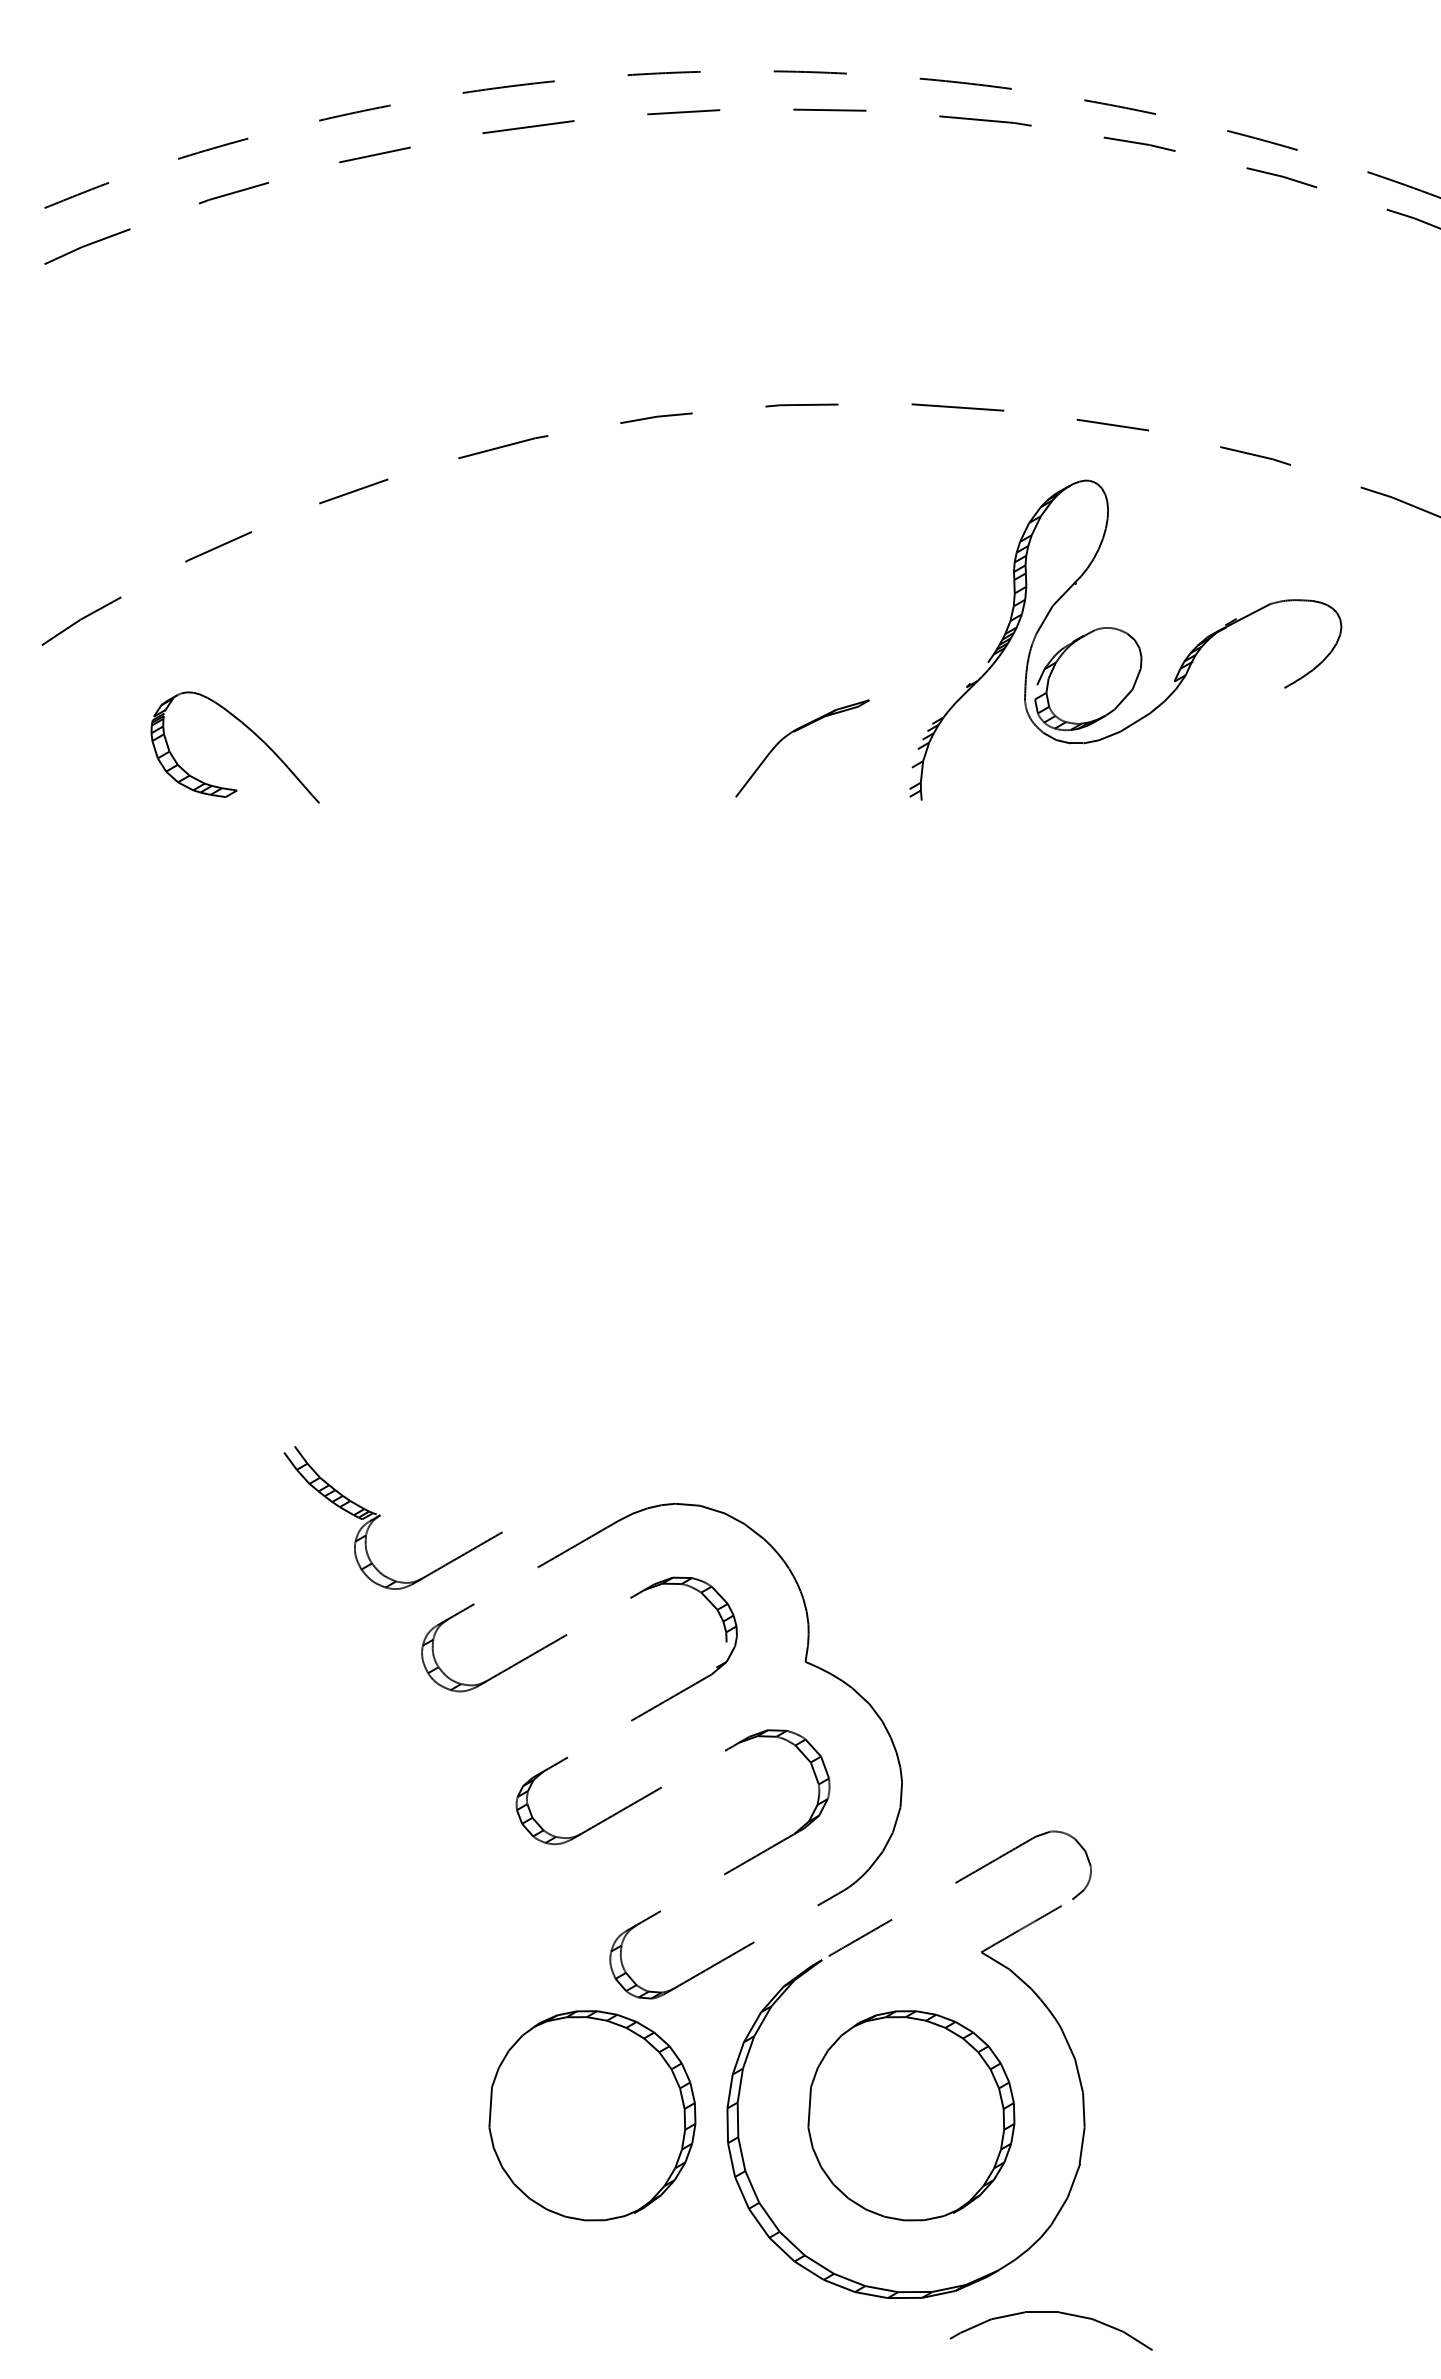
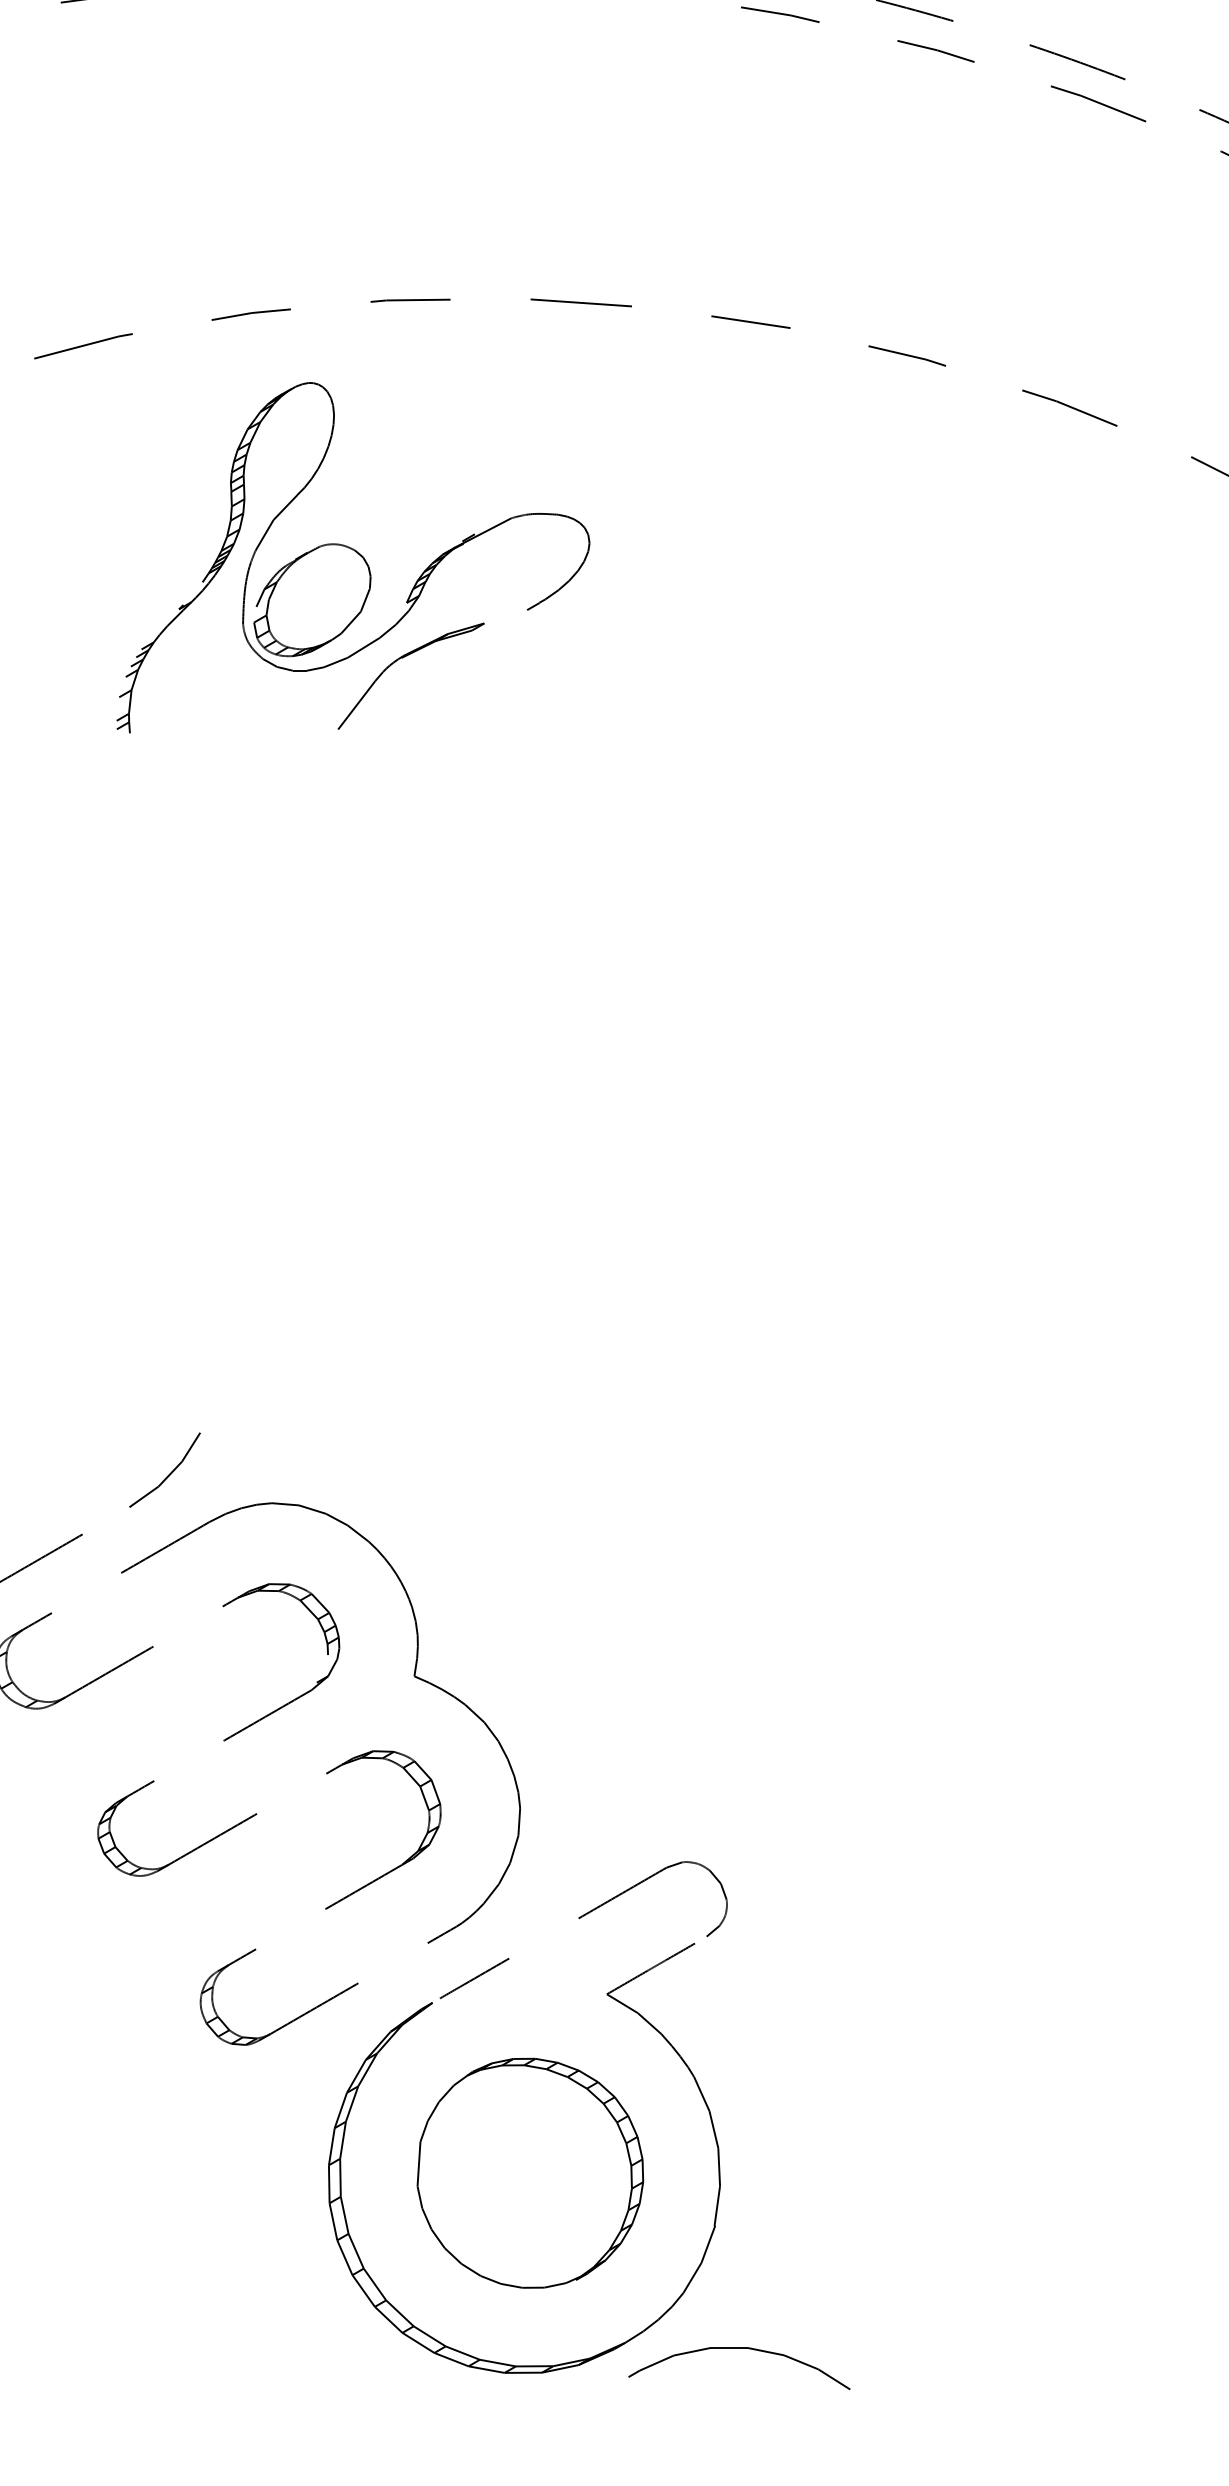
part: (1125, 639) -> (353, 556), moved
part: (577, 1473) -> (164, 1470), added
part: (592, 2115) -> (181, 2172), removed
part: (1050, 2312) -> (738, 2348), moved

